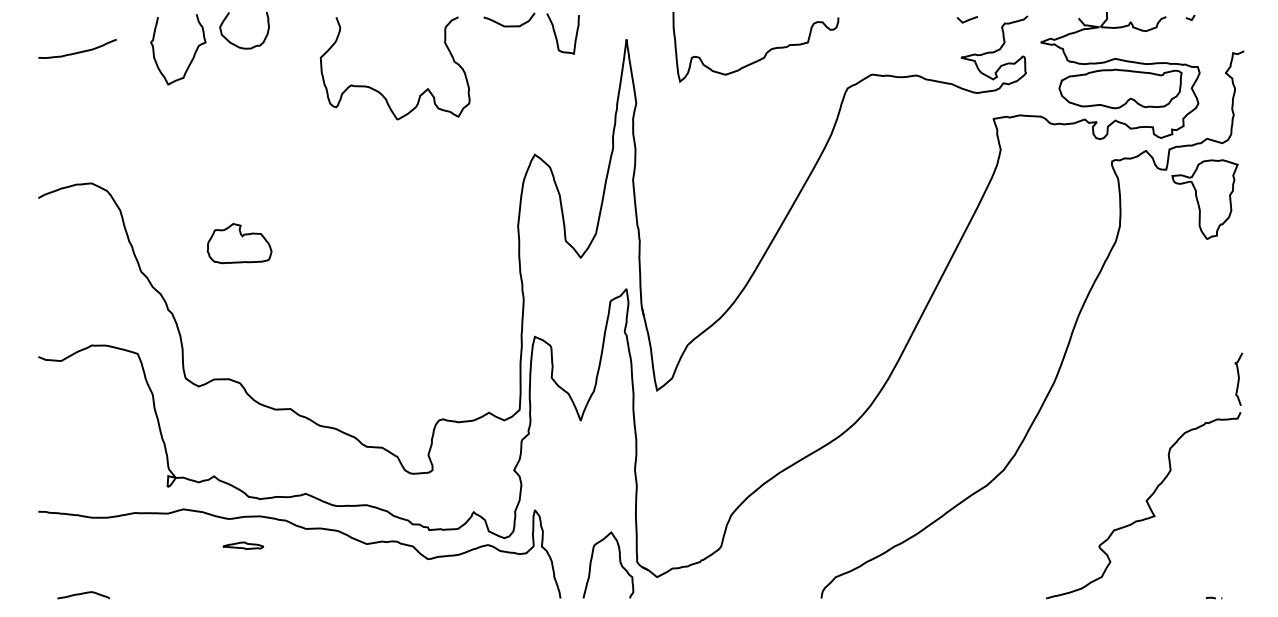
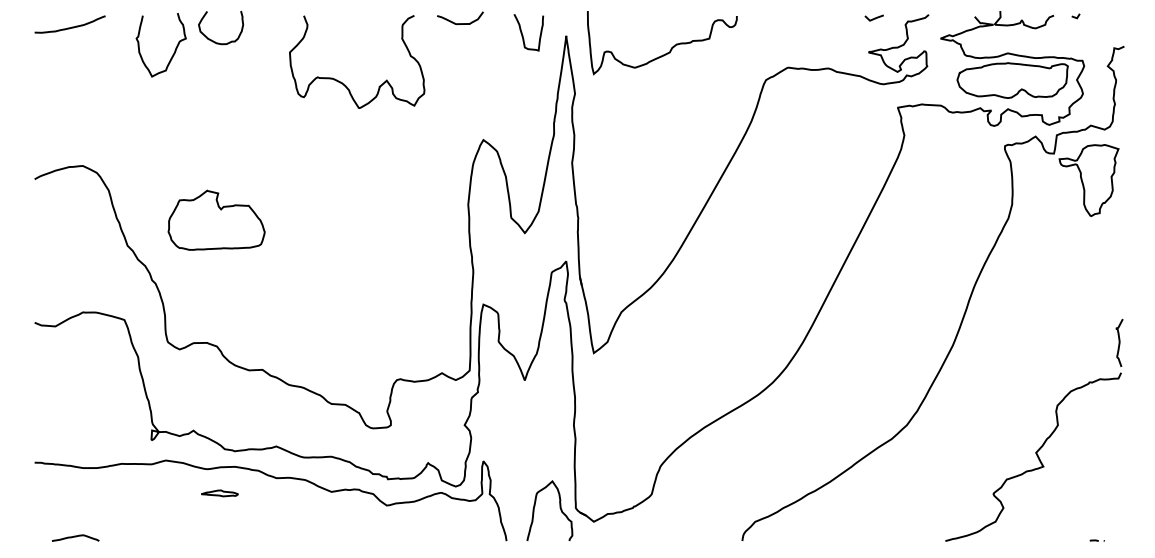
curve: (556, 34) -> (522, 33), moved
curve: (78, 51) -> (70, 26), moved
curve: (764, 54) -> (670, 49), moved
part: (239, 243) -> (216, 220), size x1.67

